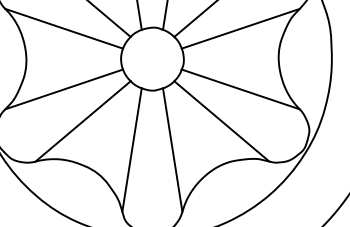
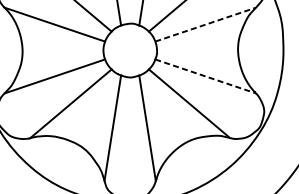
line: (241, 28) -> (206, 24), solid -> dashed
line: (241, 89) -> (206, 76), solid -> dashed

